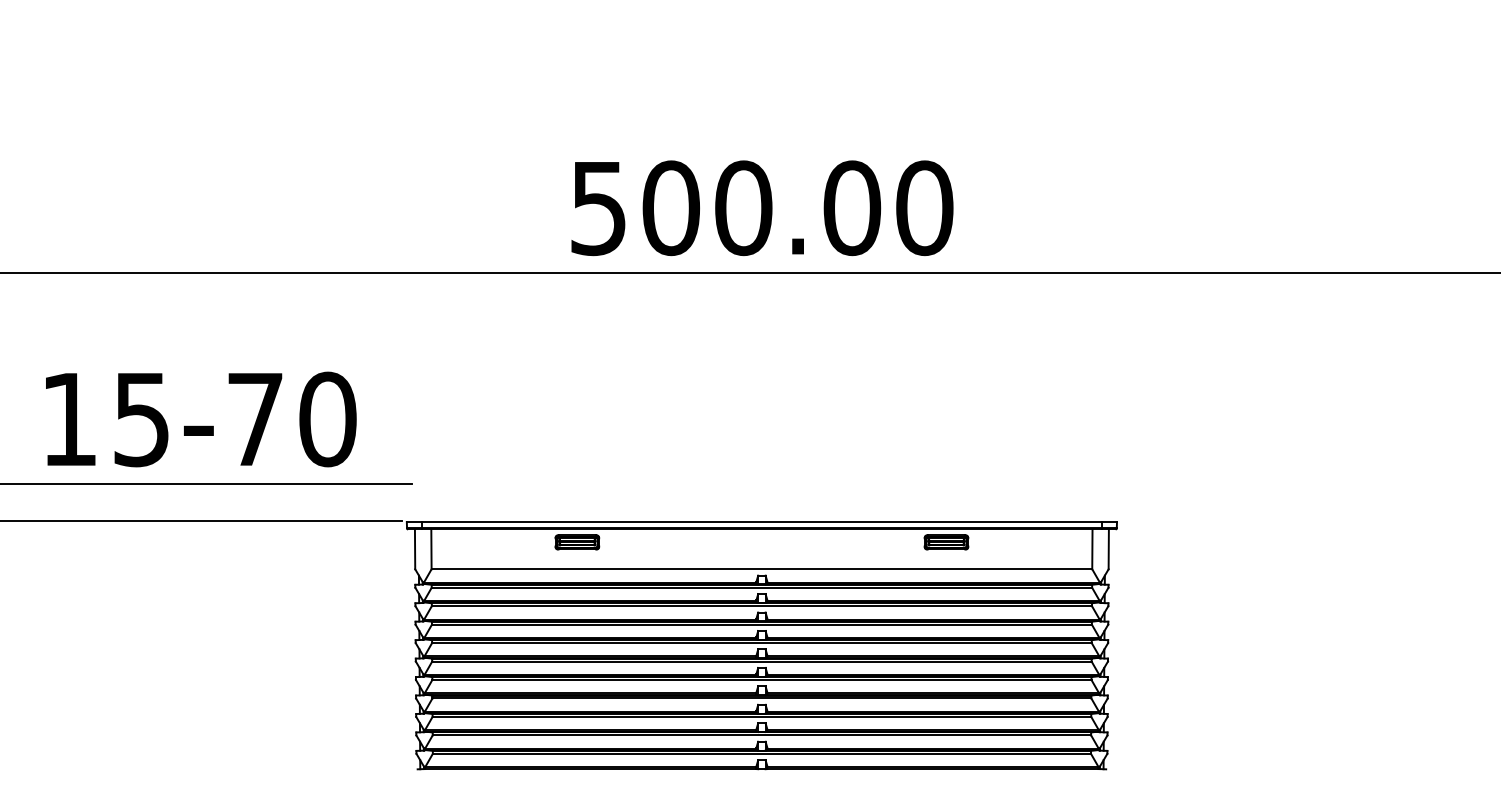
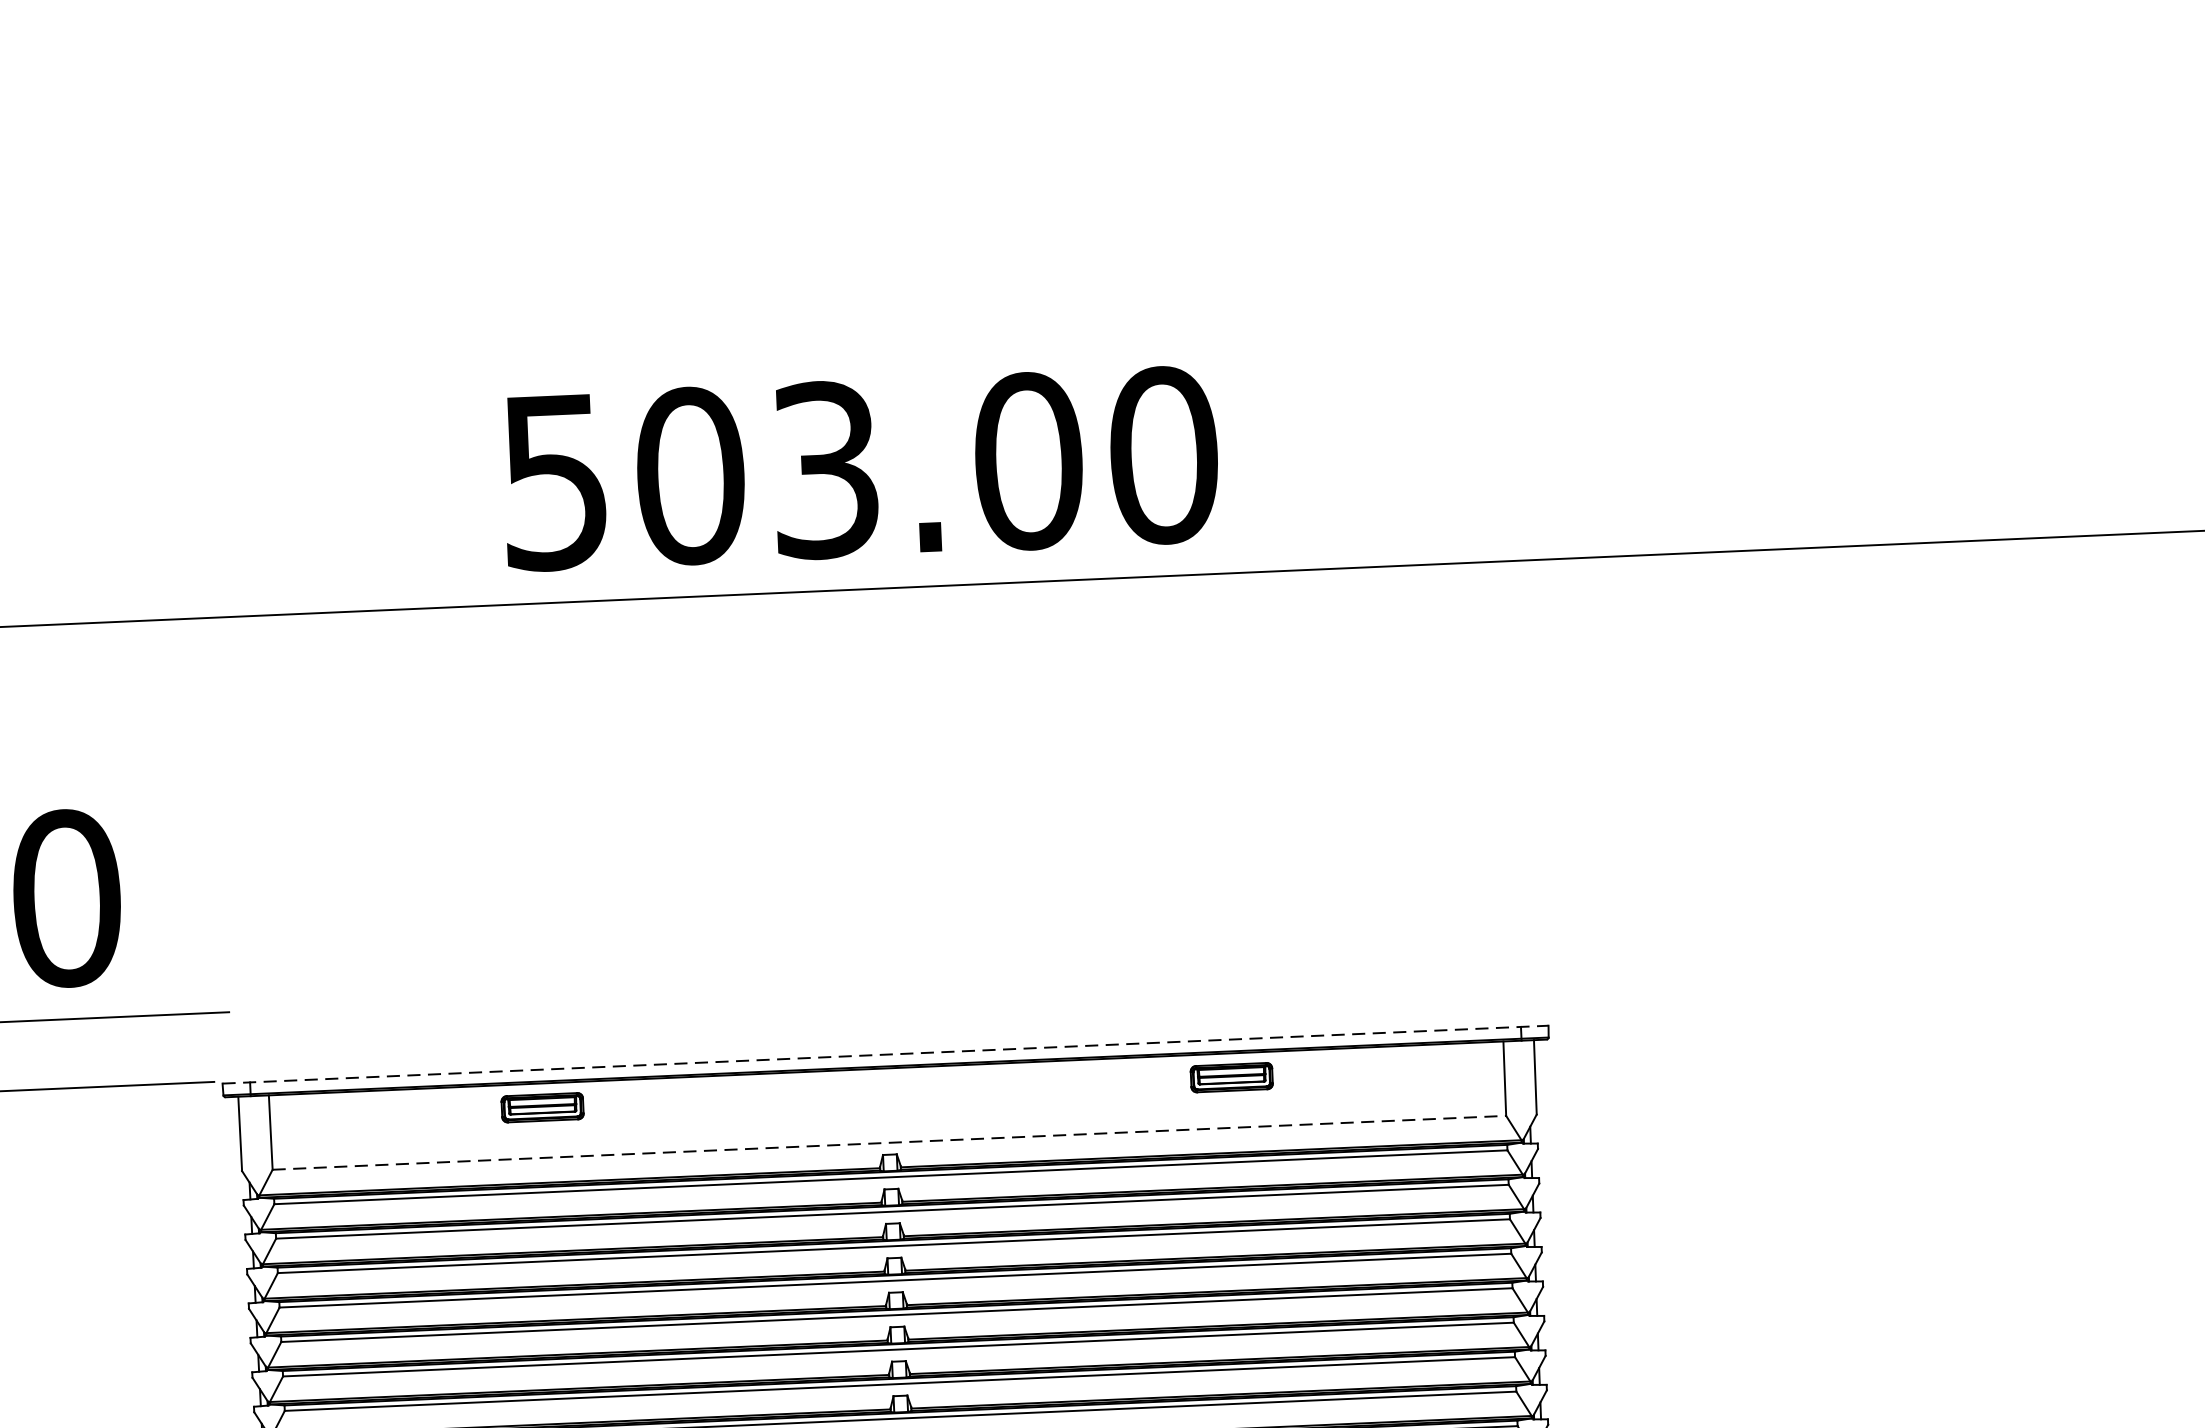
text: (743, 208) -> (825, 470), 500.00 -> 503.00
line: (762, 522) -> (886, 1055), solid -> dashed
line: (762, 569) -> (890, 1143), solid -> dashed

